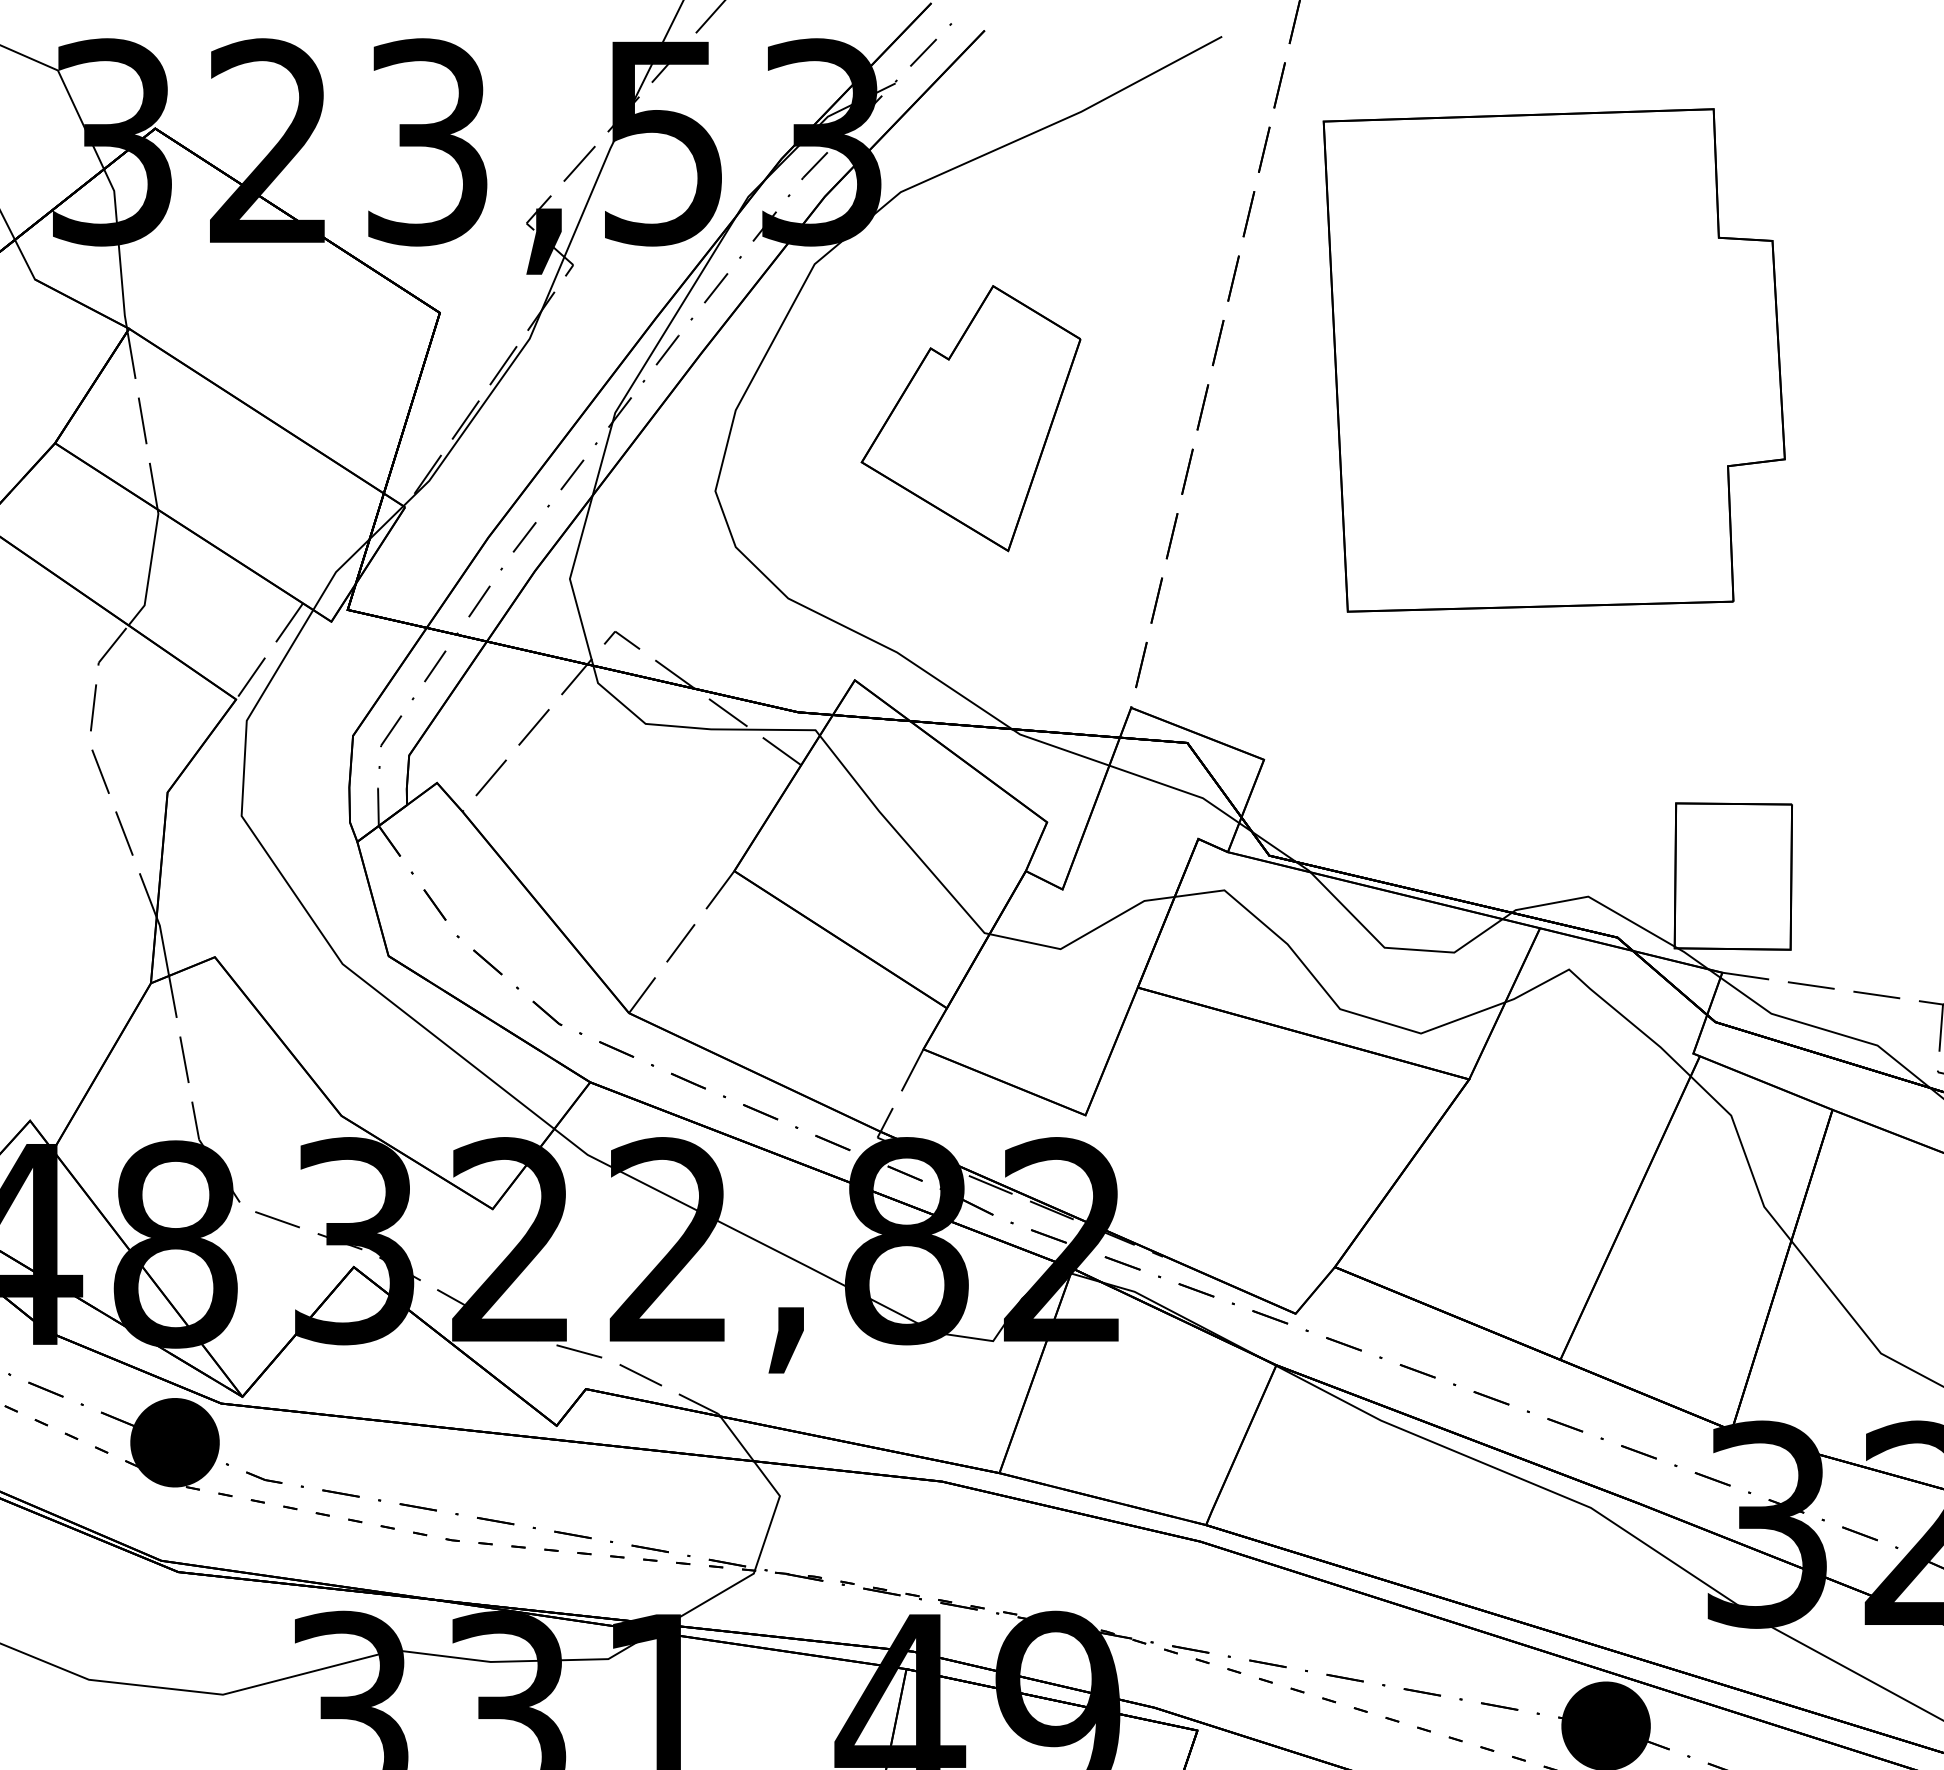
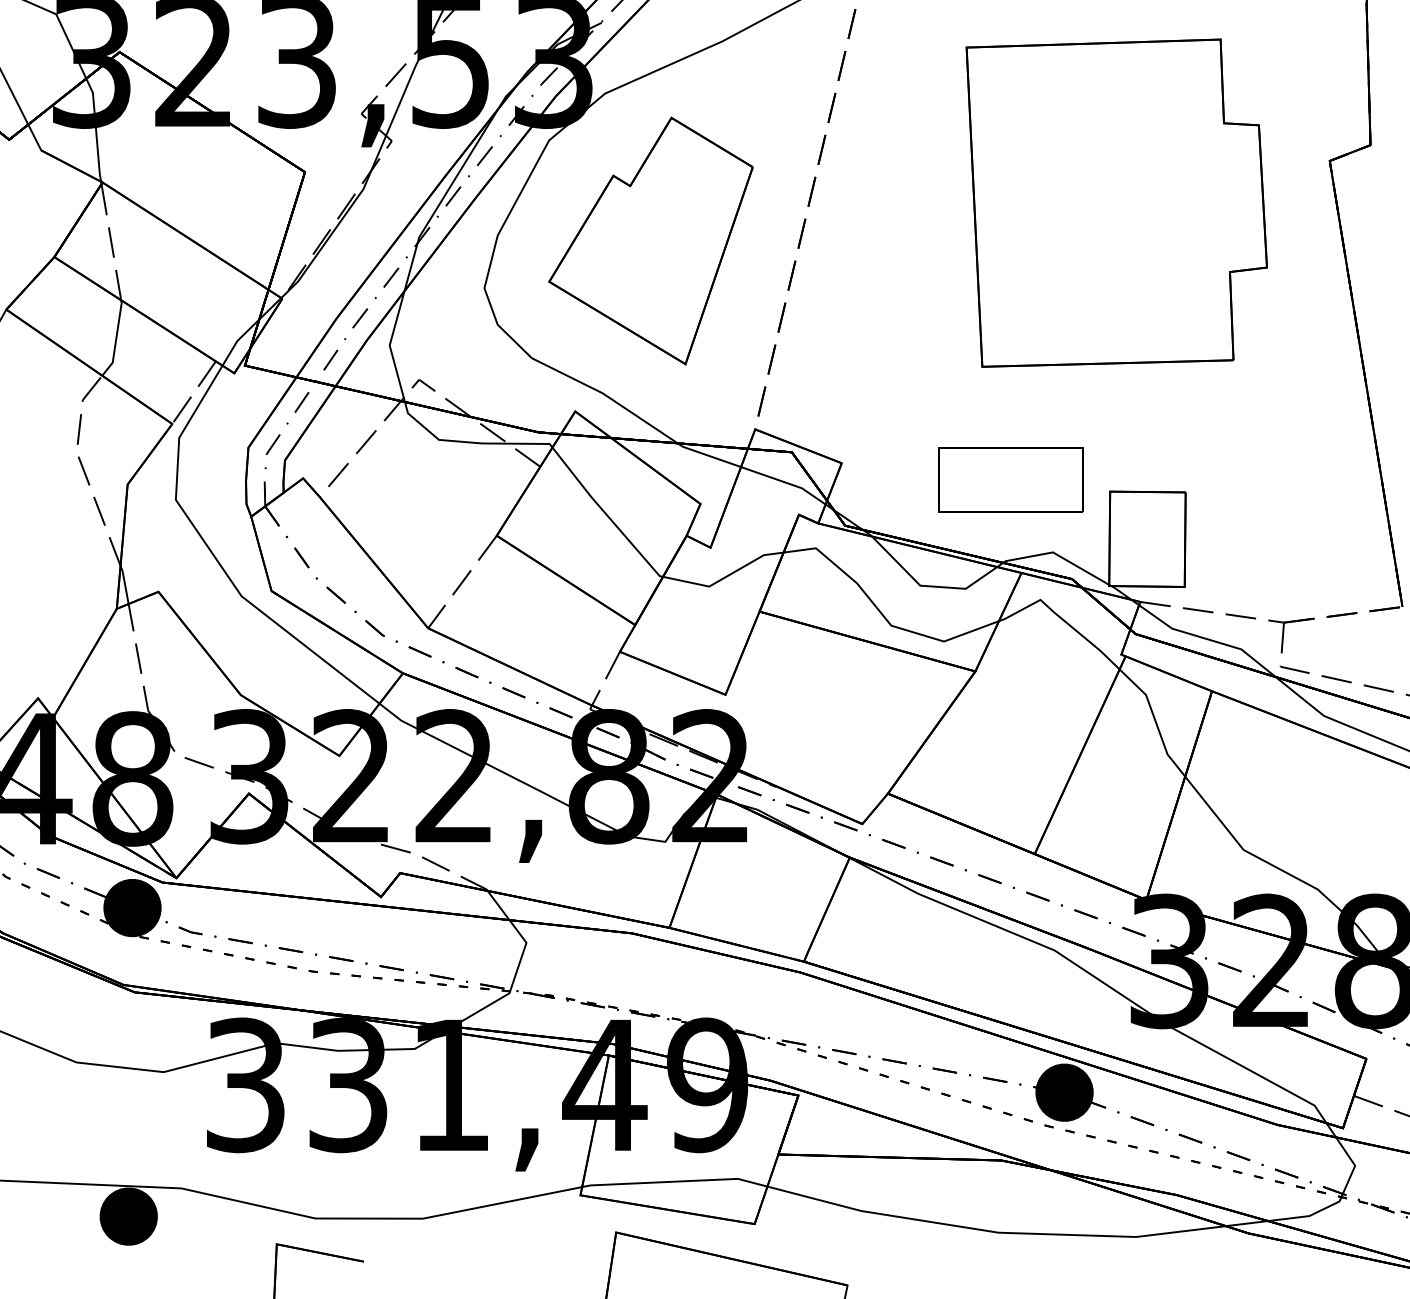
part: (1553, 359) -> (1116, 202), moved
part: (970, 417) -> (650, 240), size x1.43
part: (1523, 784) -> (1010, 479), added

